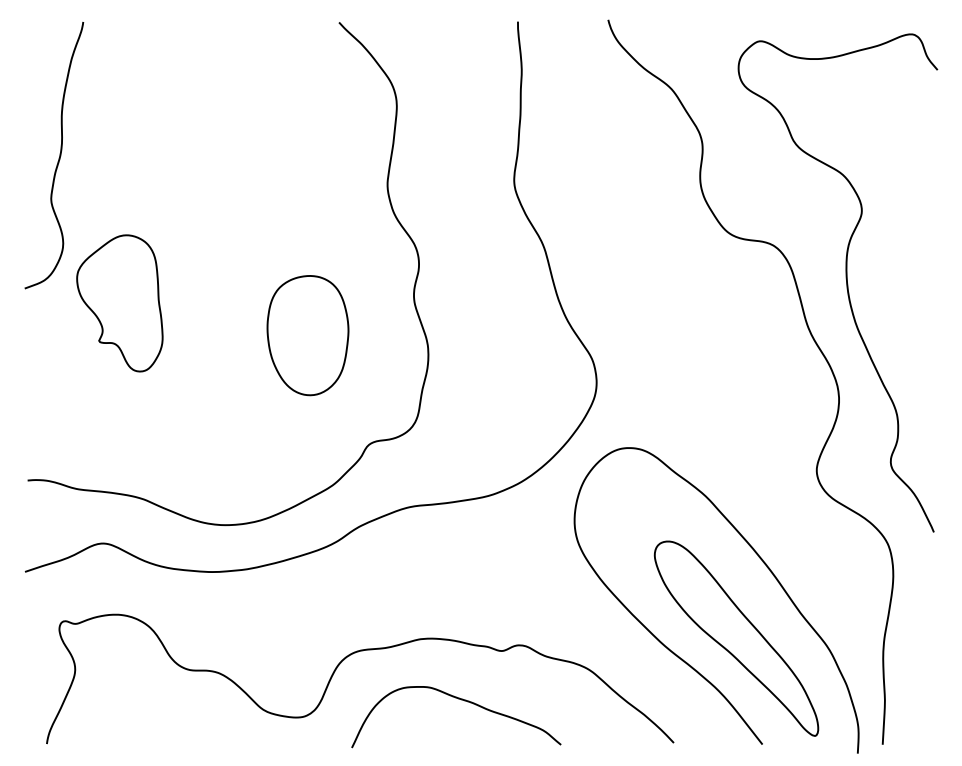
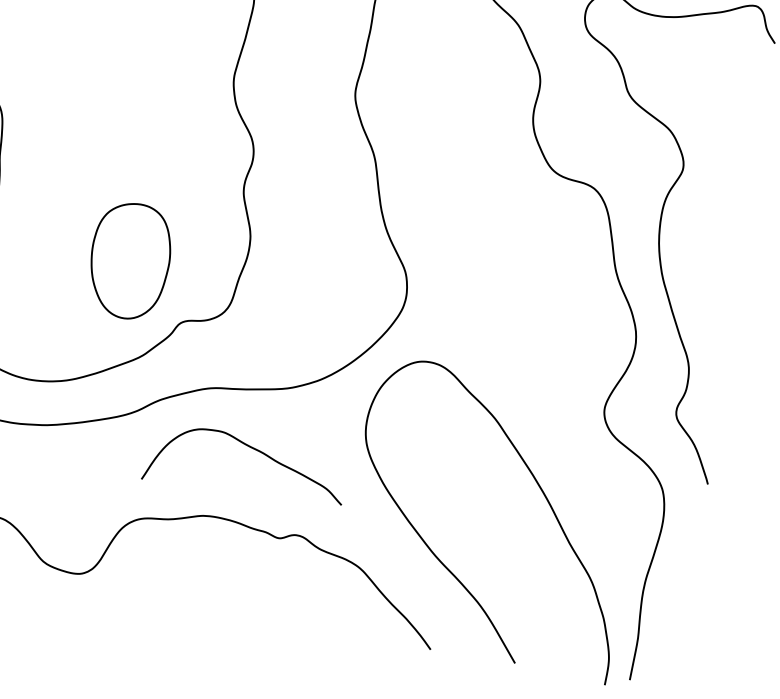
part: (307, 335) -> (129, 260), moved
part: (736, 638) -> (504, 558), removed
curve: (461, 700) -> (252, 449), moved

